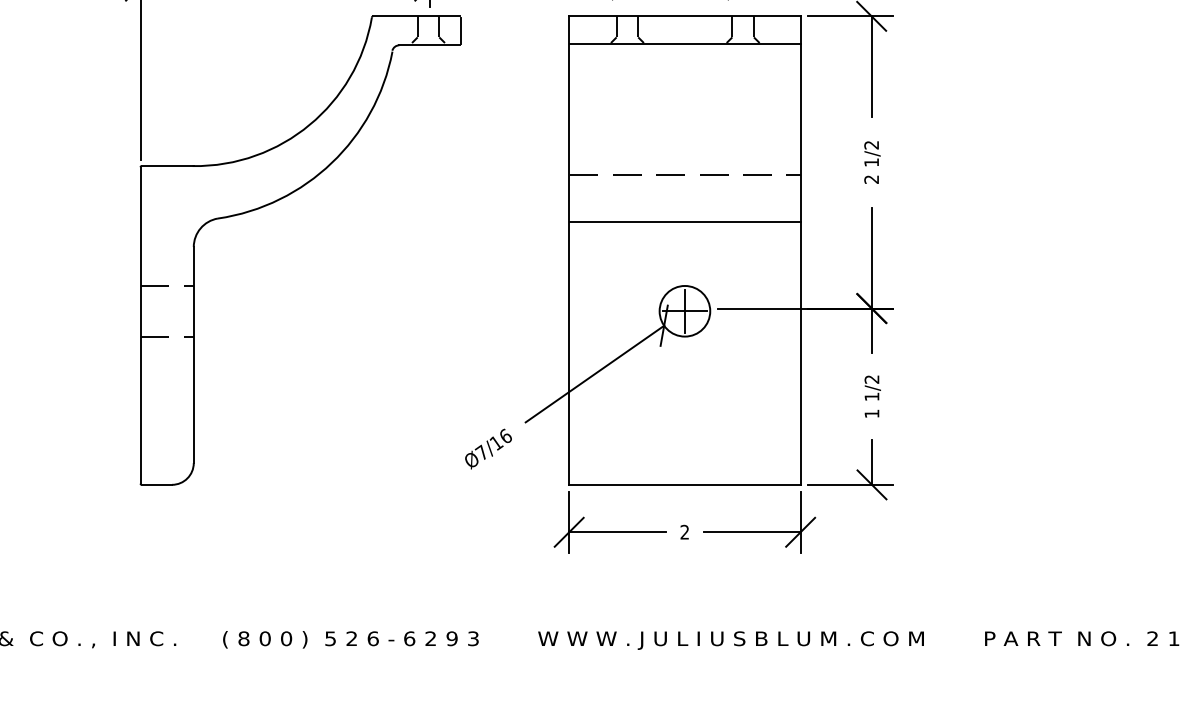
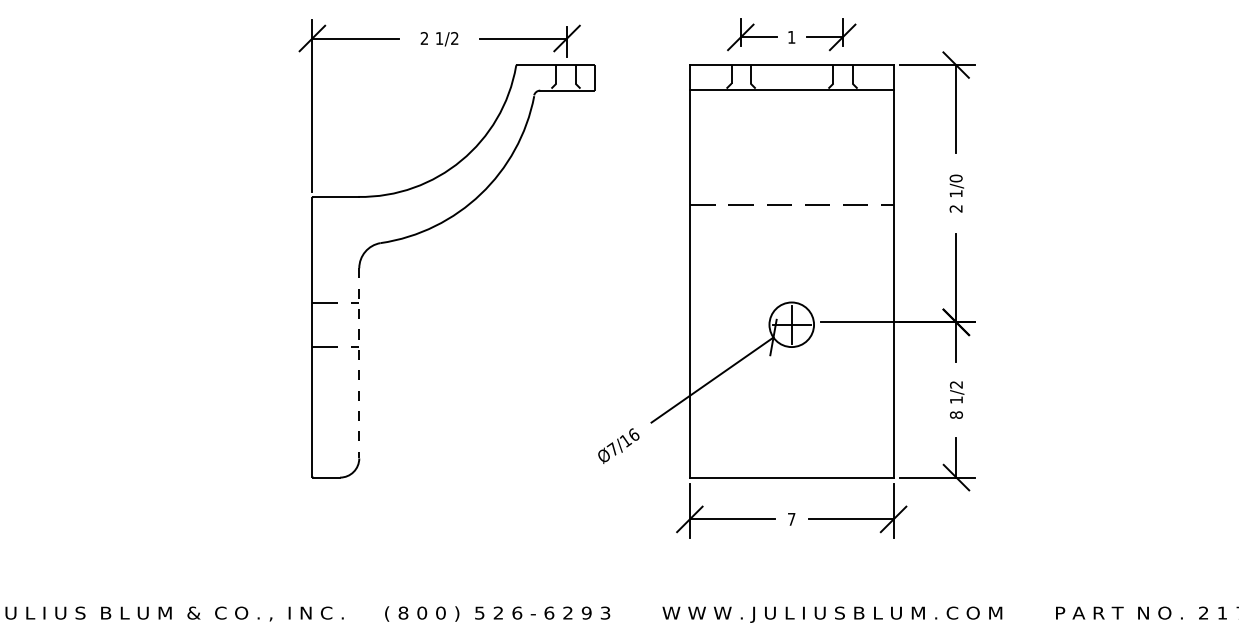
text: (870, 145) -> (955, 178), 1/2 -> 1/0
line: (684, 221) -> (791, 245), removed
line: (194, 355) -> (359, 363), solid -> dashed
text: (872, 413) -> (956, 414), 1 -> 8
text: (684, 531) -> (791, 518), 2 -> 7

